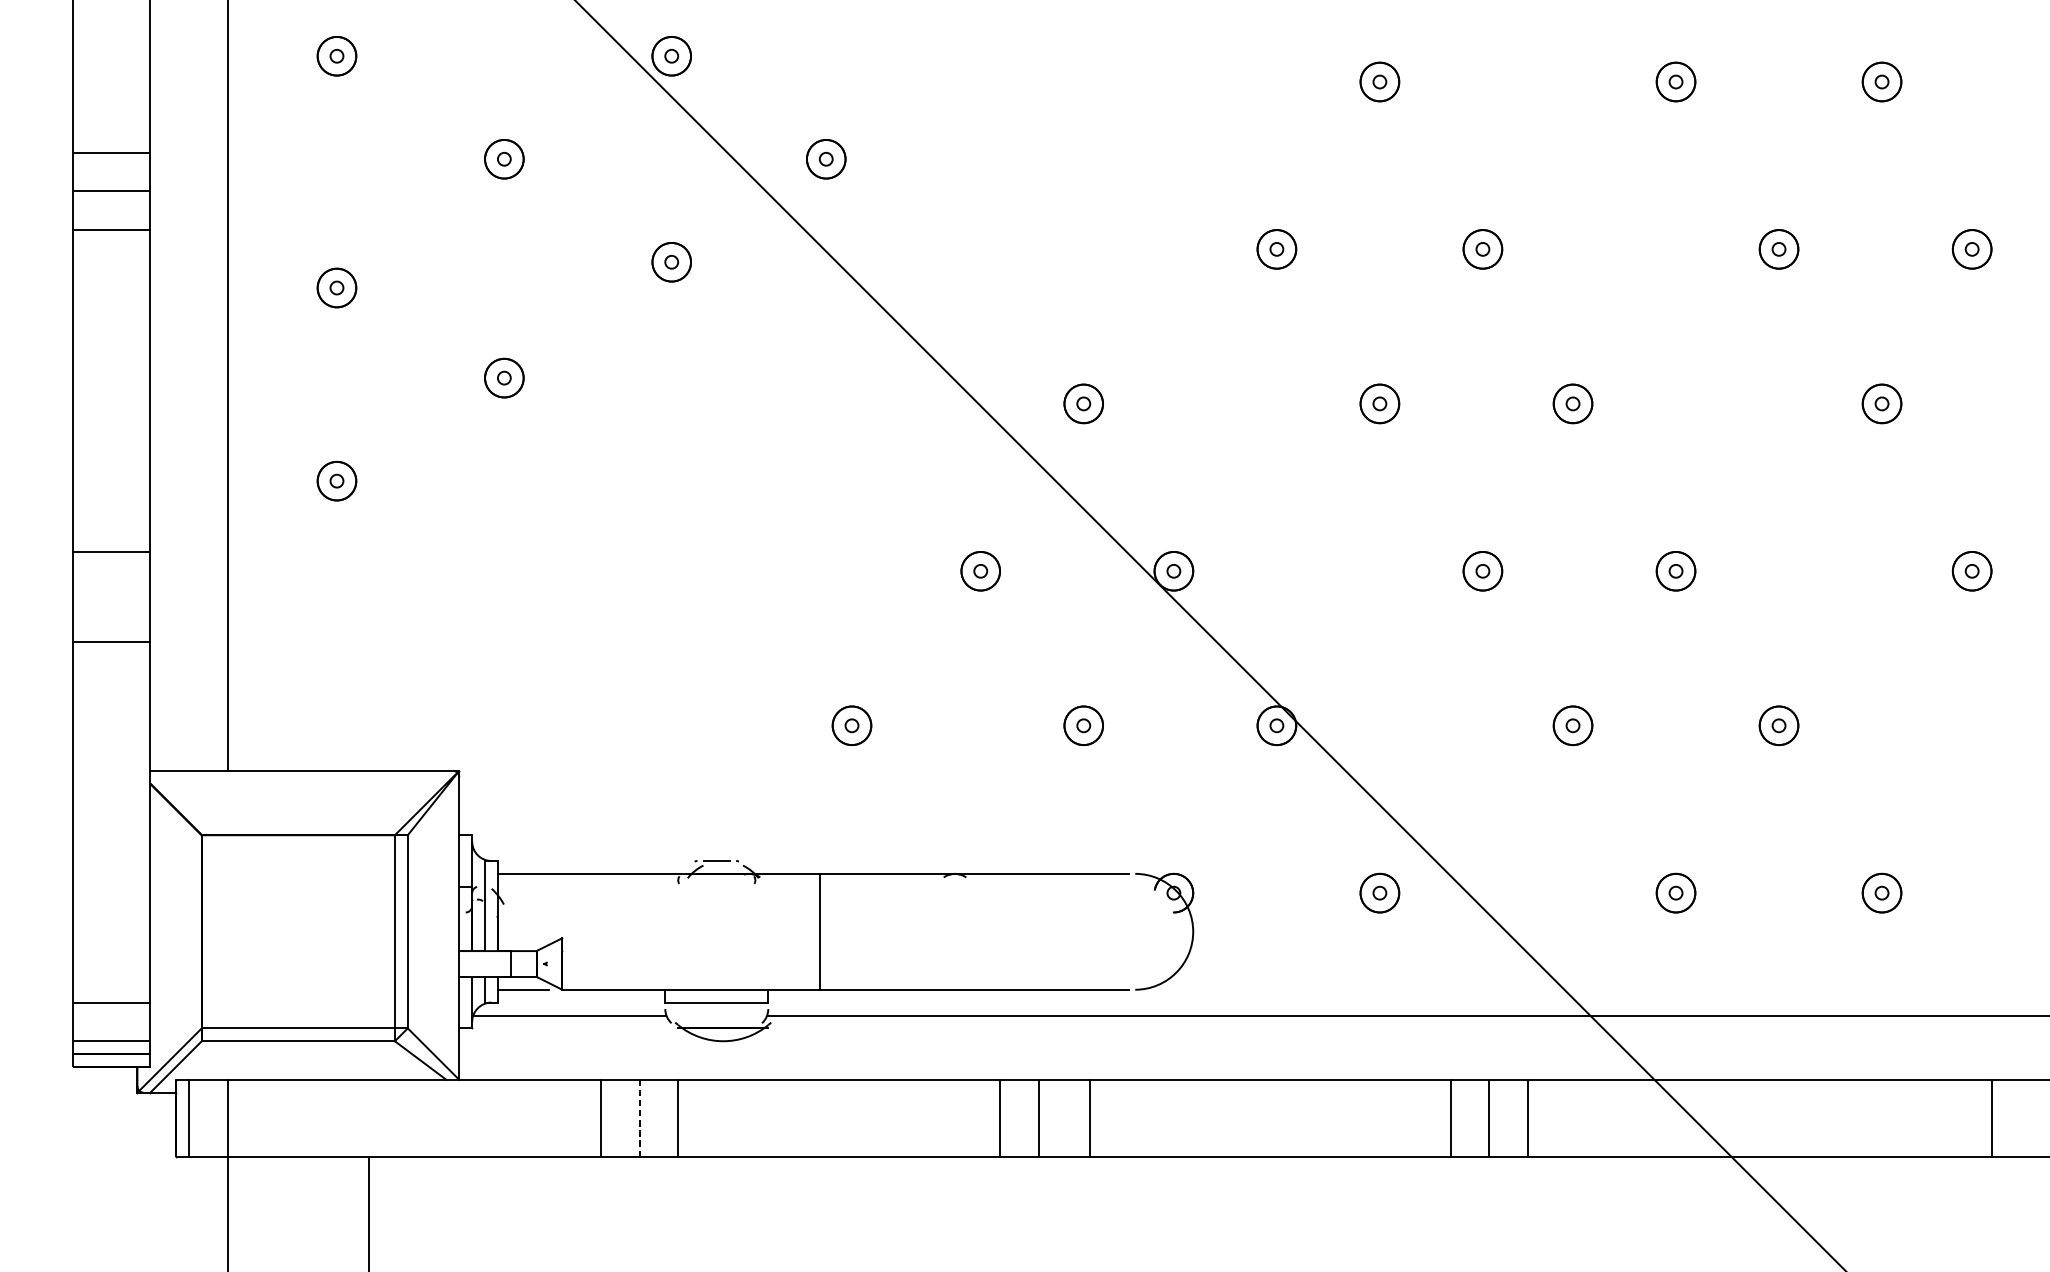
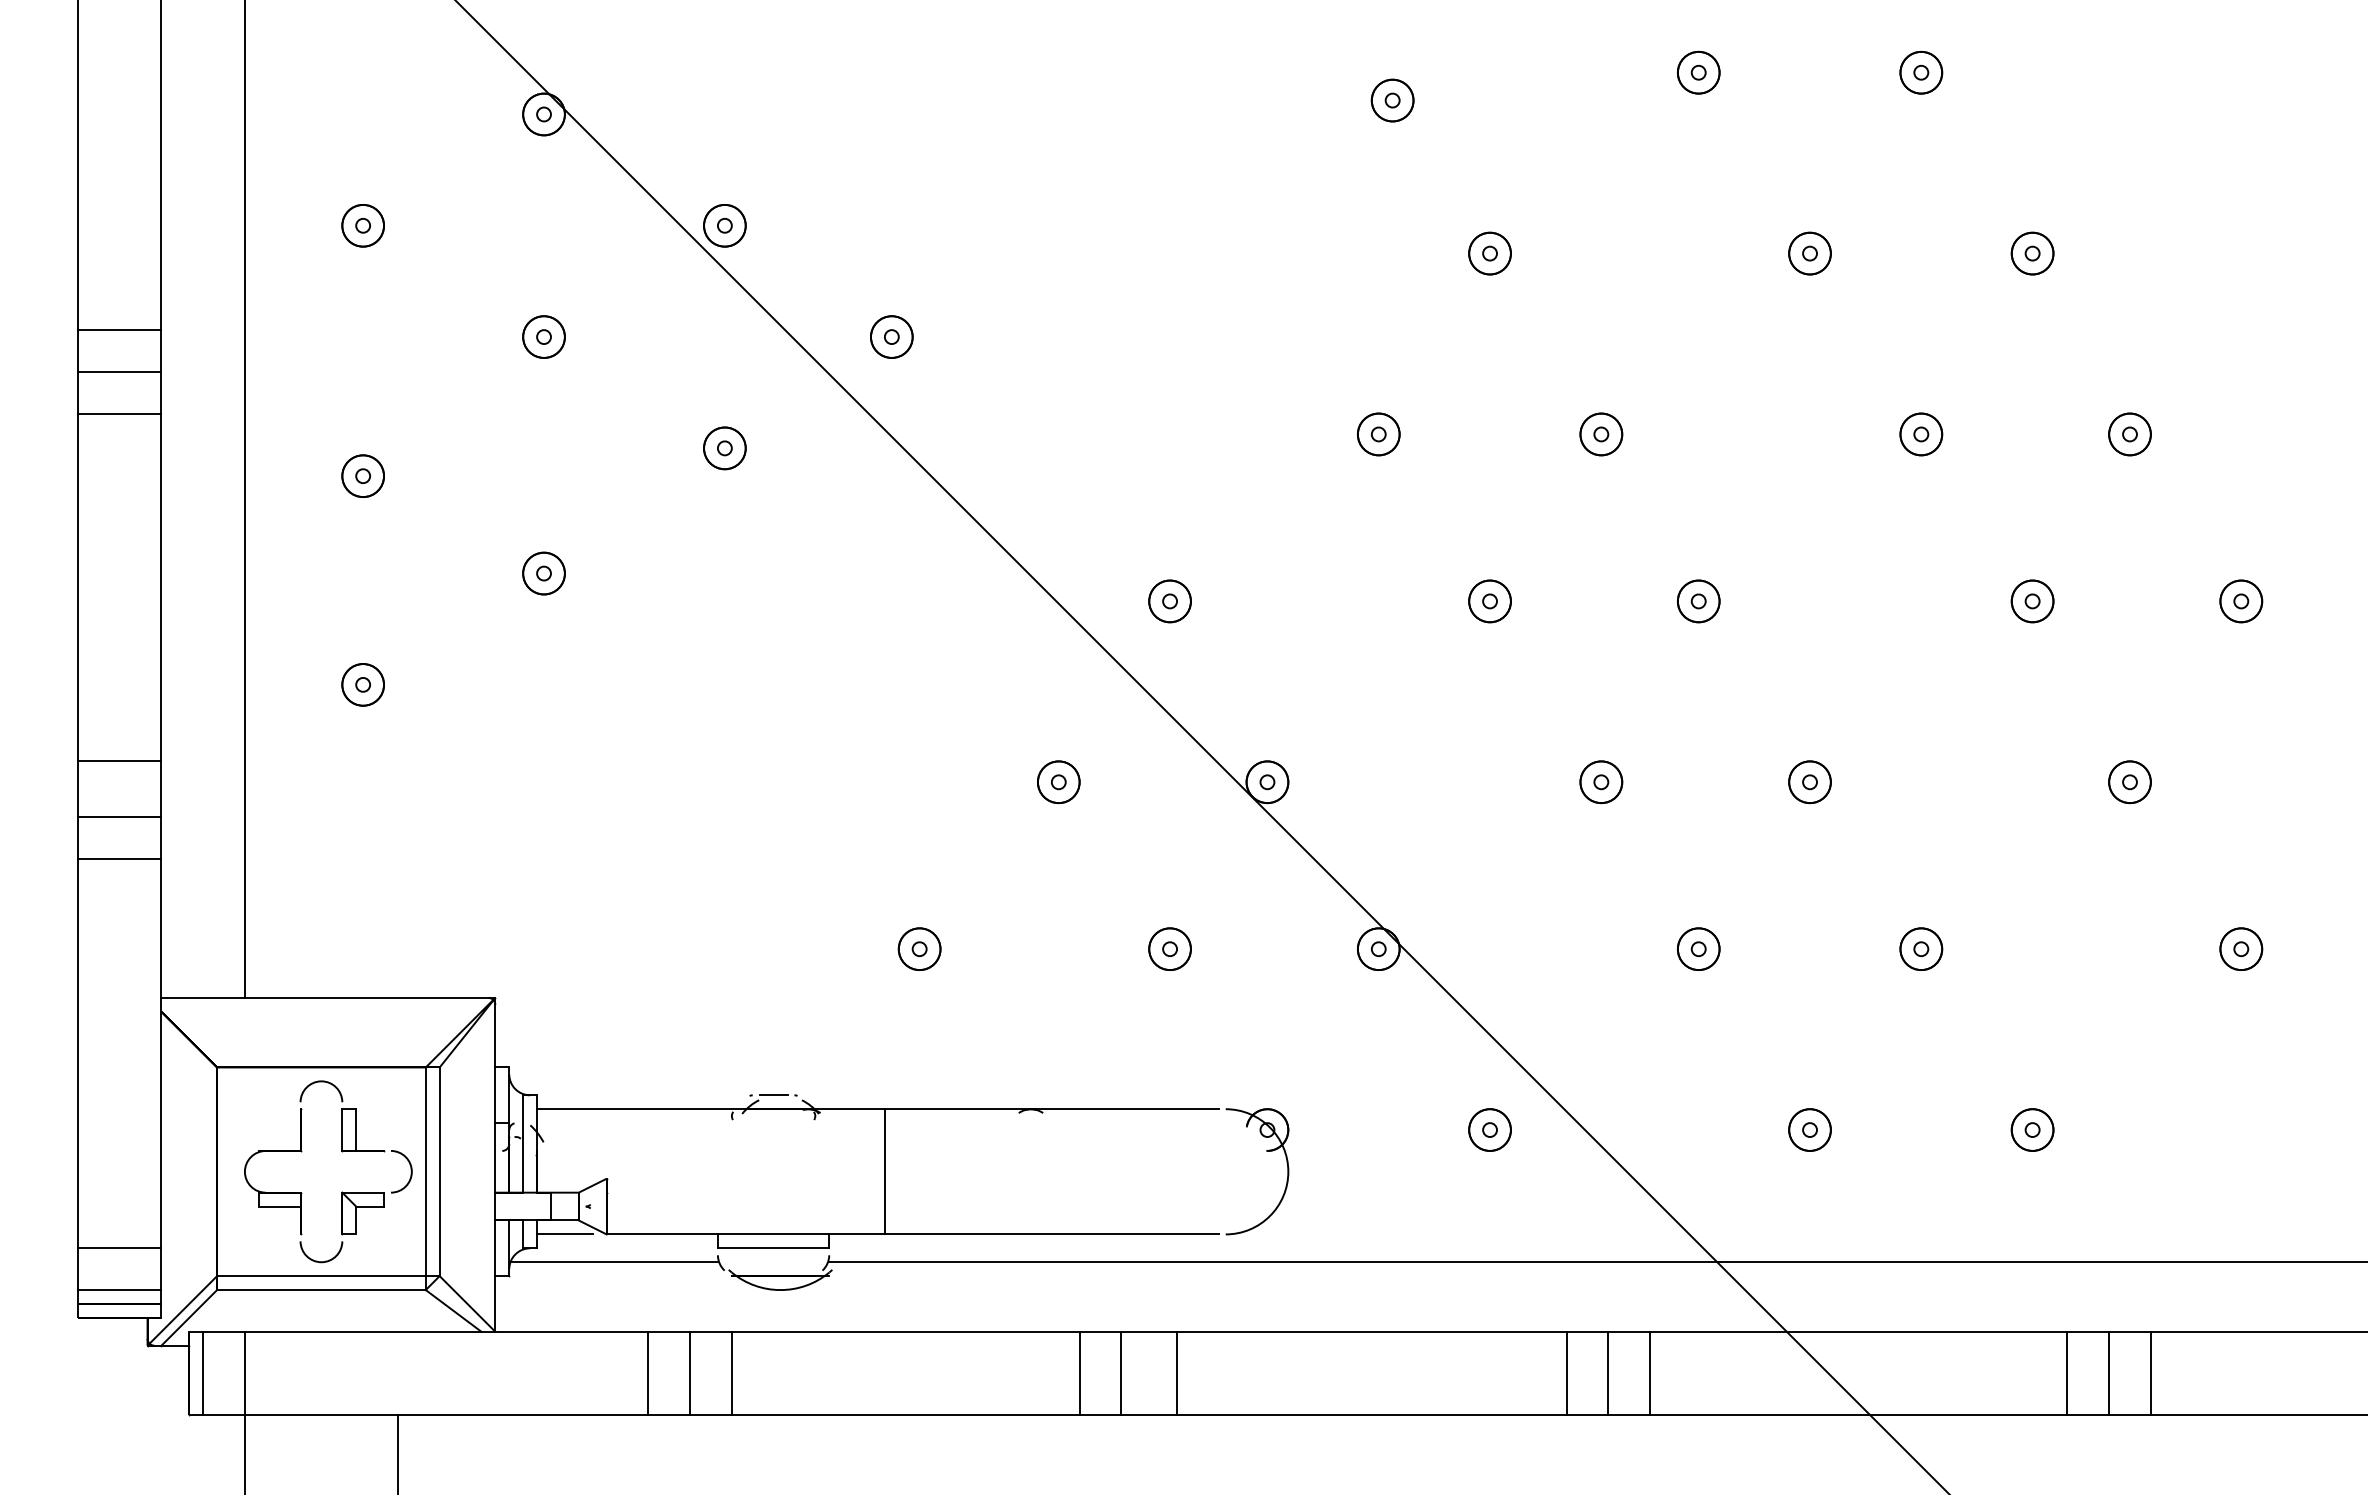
line: (111, 603) -> (119, 817), added
part: (317, 913) -> (342, 1152), added
line: (639, 1118) -> (690, 1373), dashed -> solid
line: (1914, 1118) -> (2067, 1373), added
line: (1953, 1118) -> (2109, 1373), added

